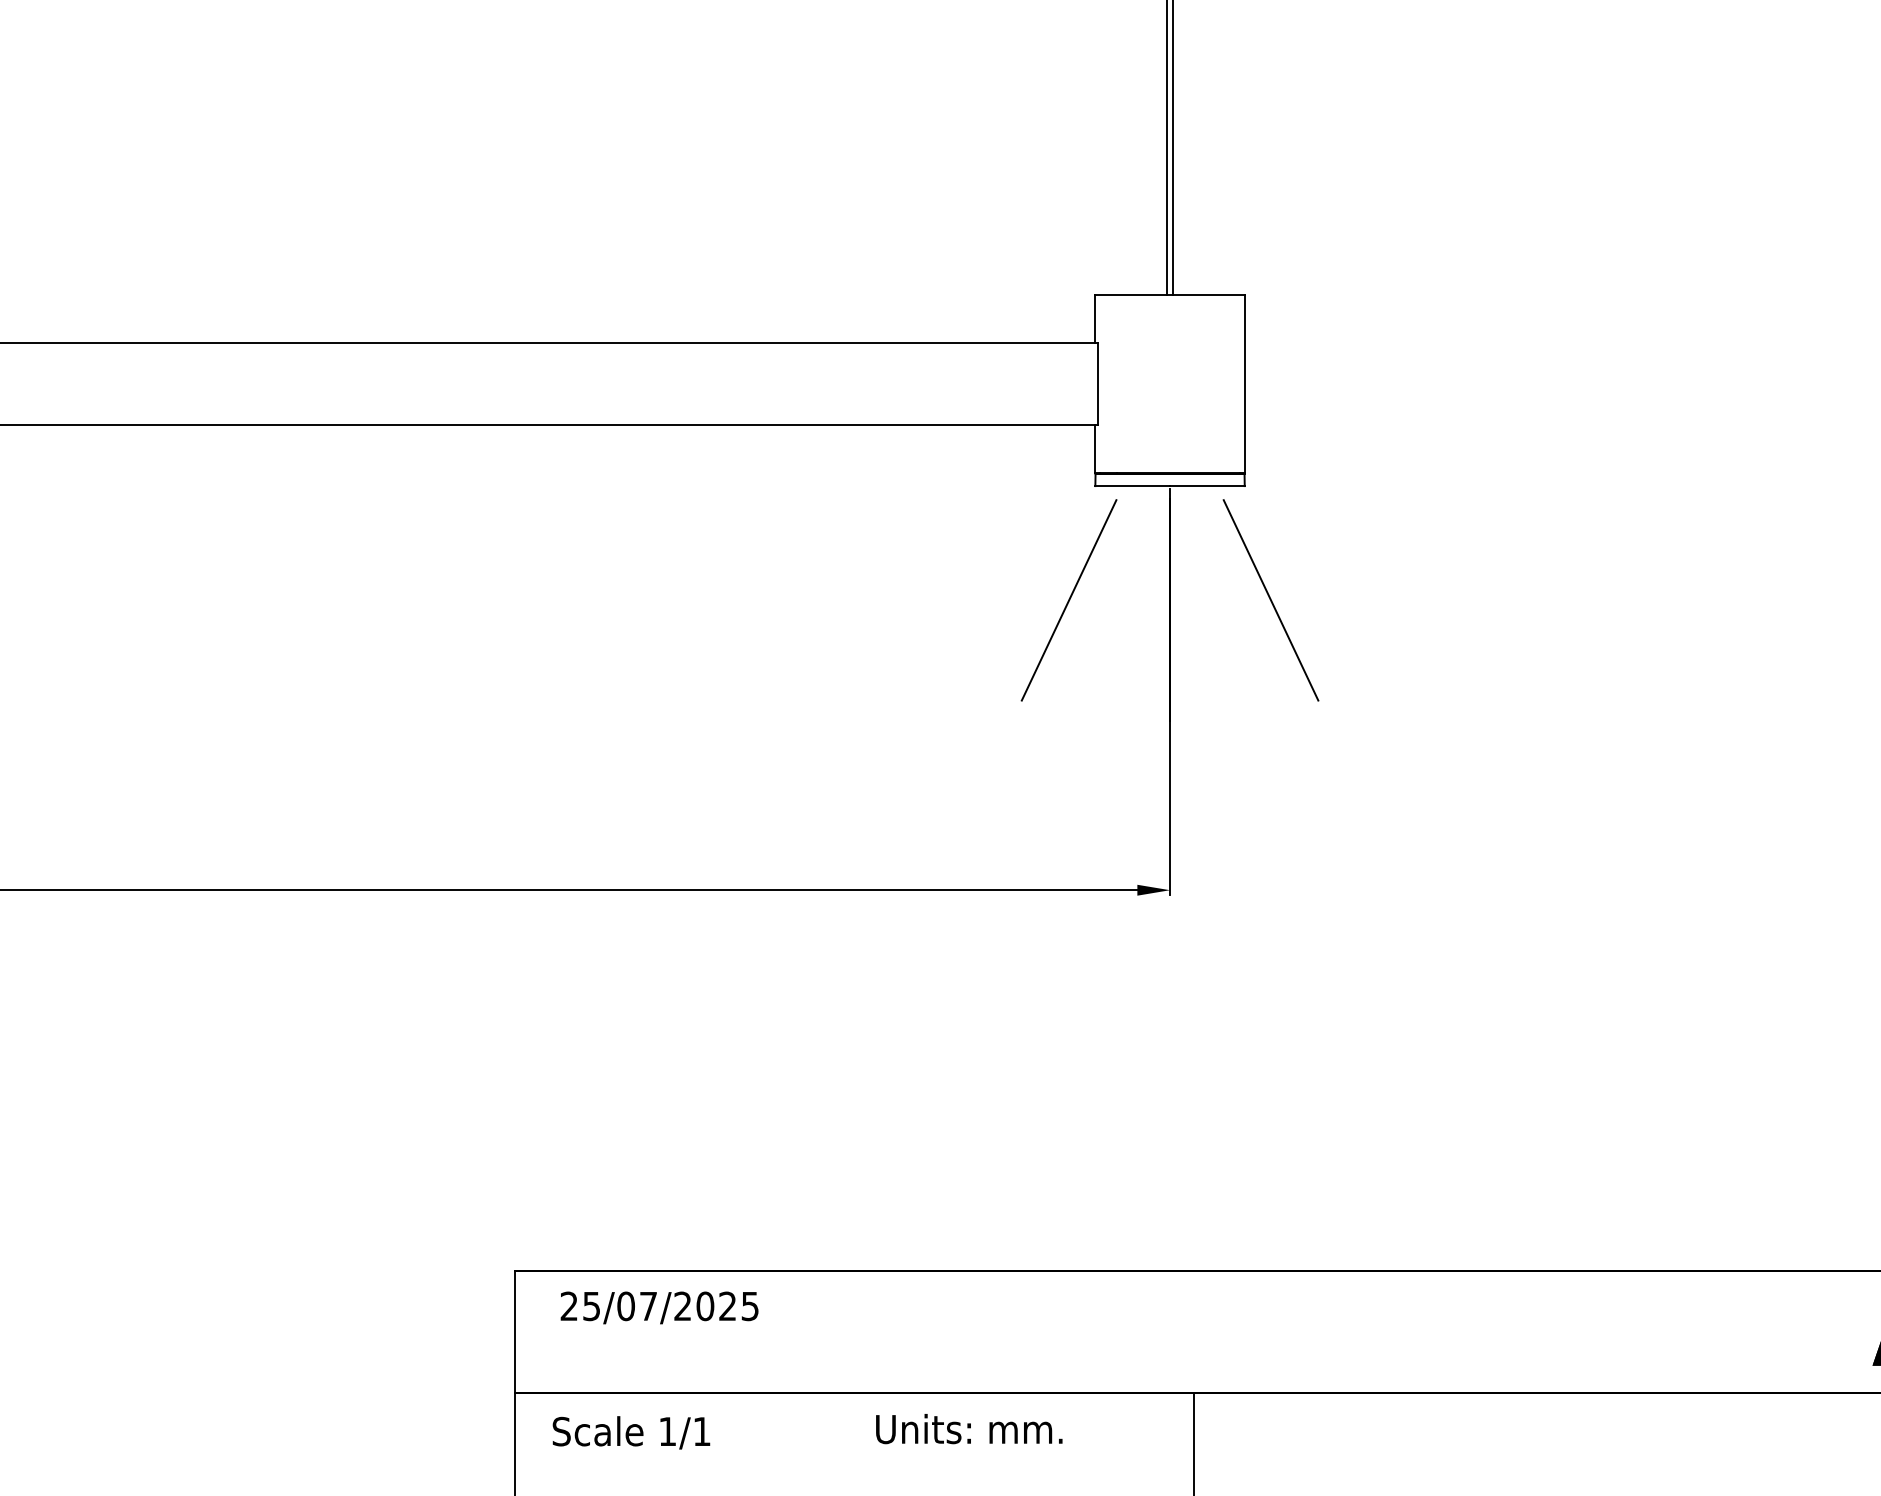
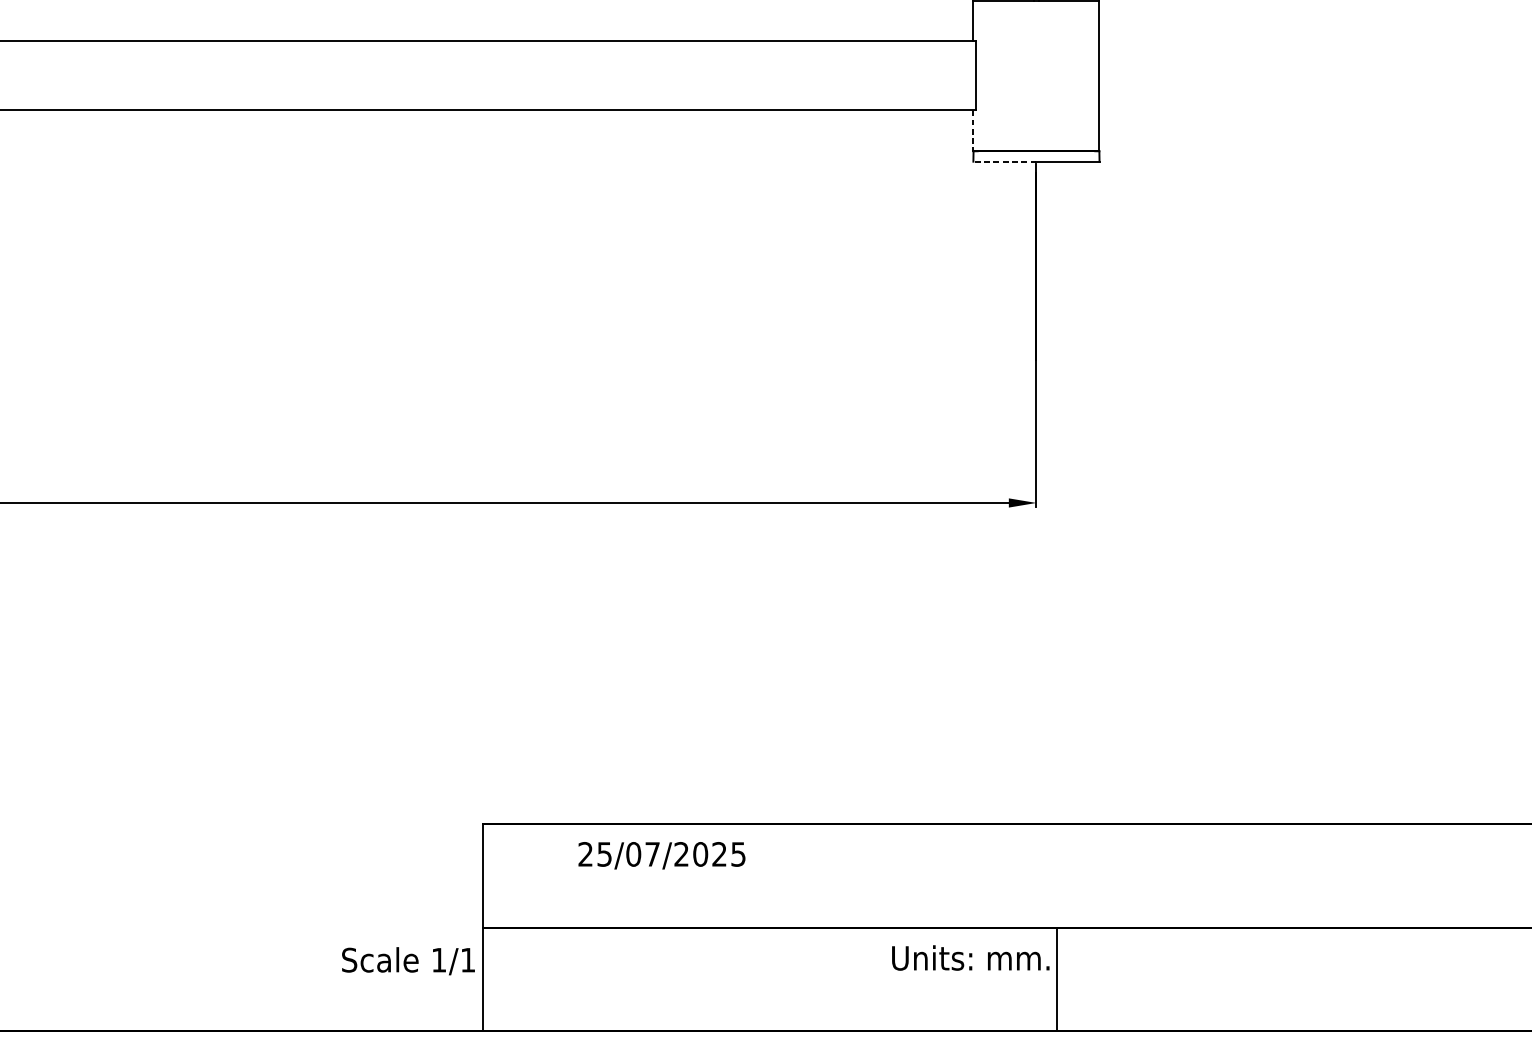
line: (1095, 449) -> (973, 130), solid -> dashed
line: (1132, 486) -> (1004, 162), solid -> dashed
line: (1068, 600) -> (950, 258), removed
line: (1270, 600) -> (1121, 258), removed
text: (659, 1307) -> (661, 855), moved
text: (969, 1429) -> (970, 958), moved
text: (631, 1432) -> (408, 960), moved

